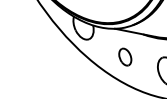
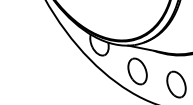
part: (125, 57) -> (137, 71), size x1.67

